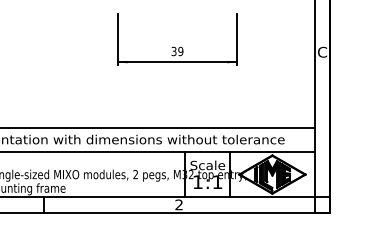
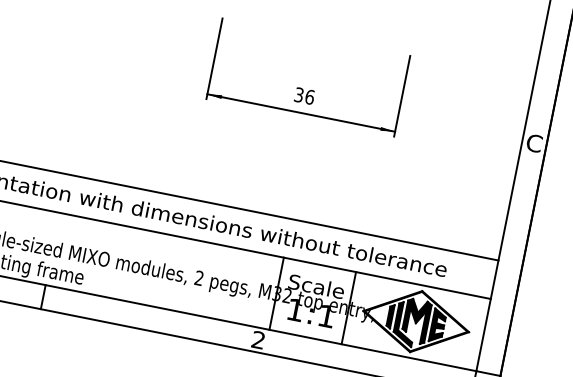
text: (180, 51) -> (309, 97), 39 -> 36

